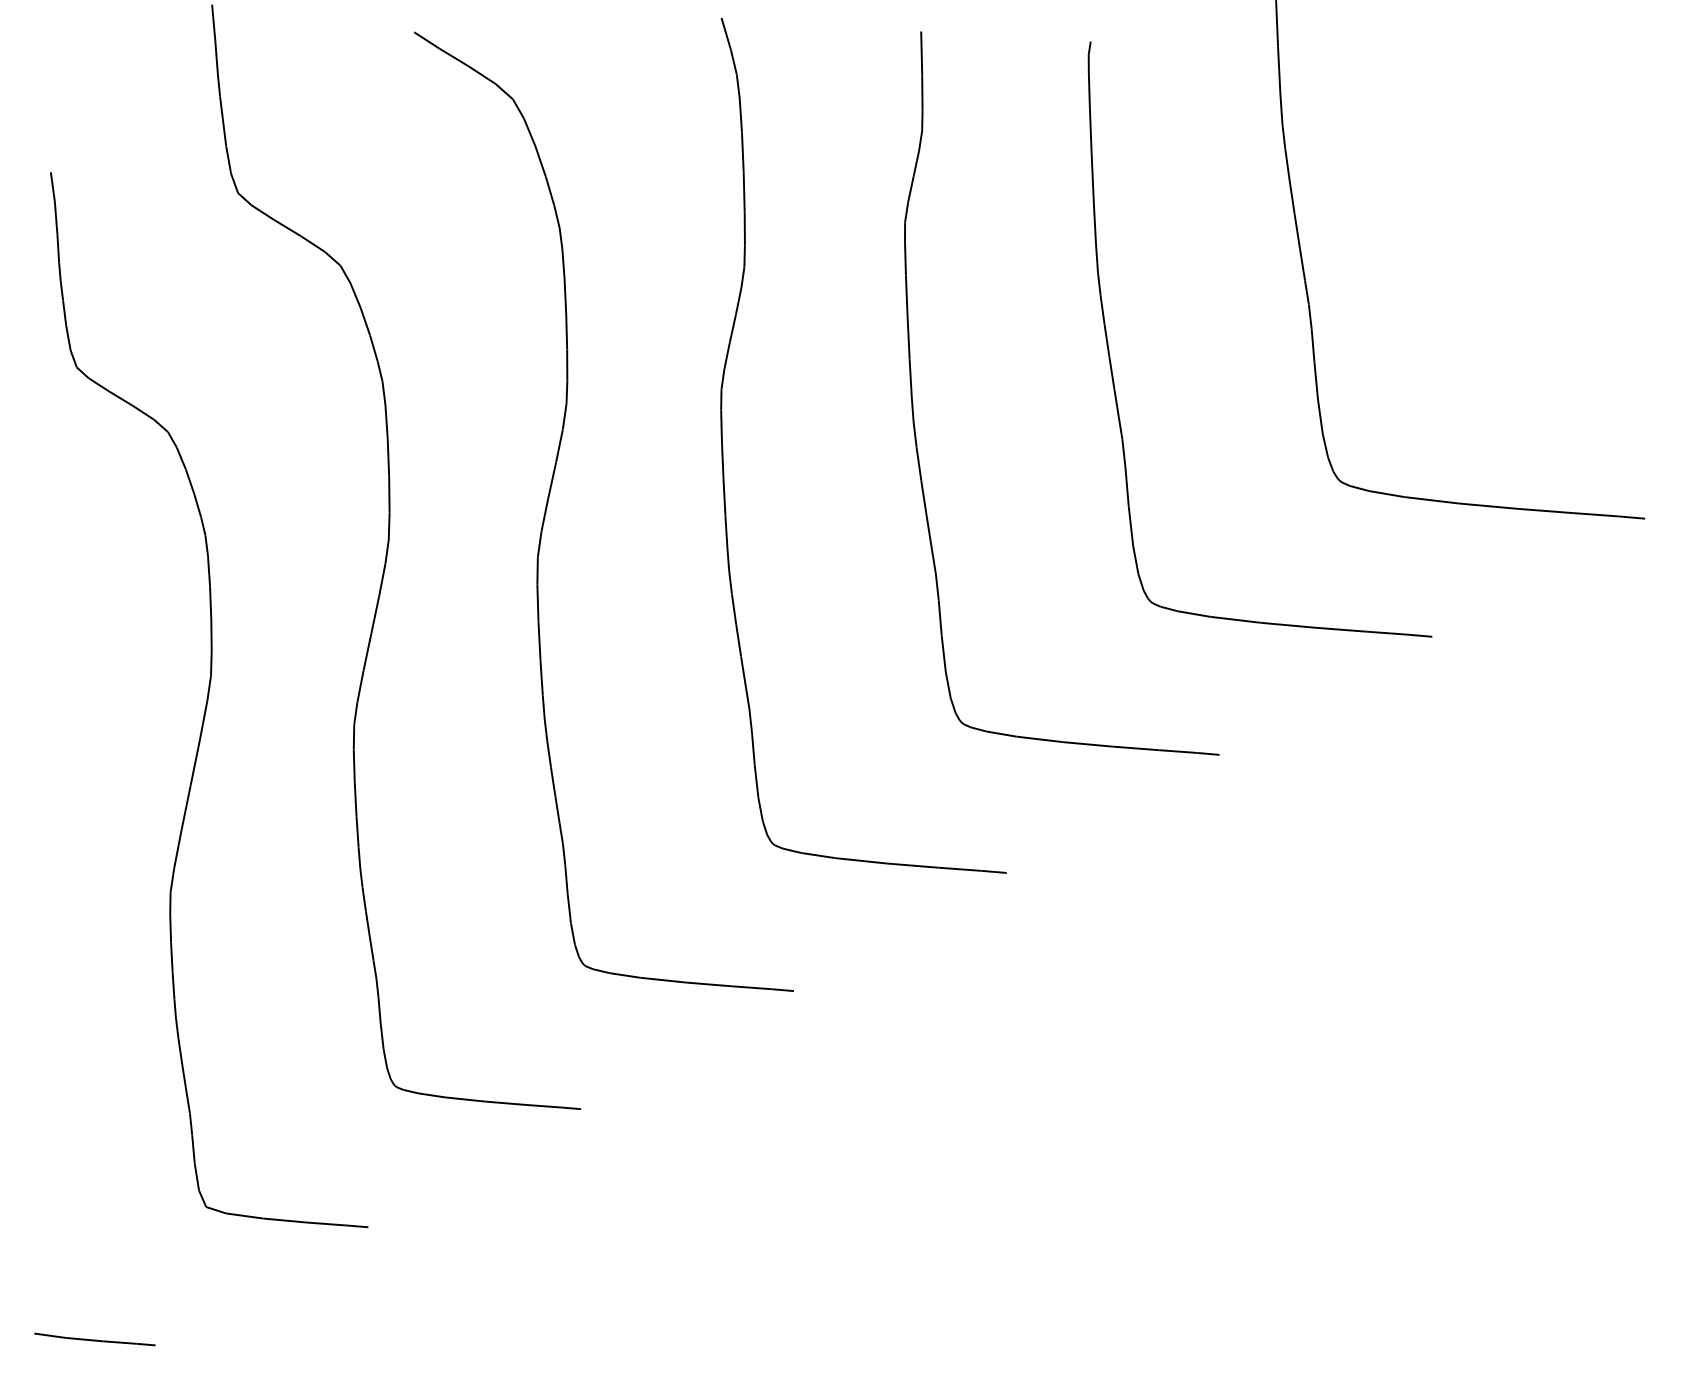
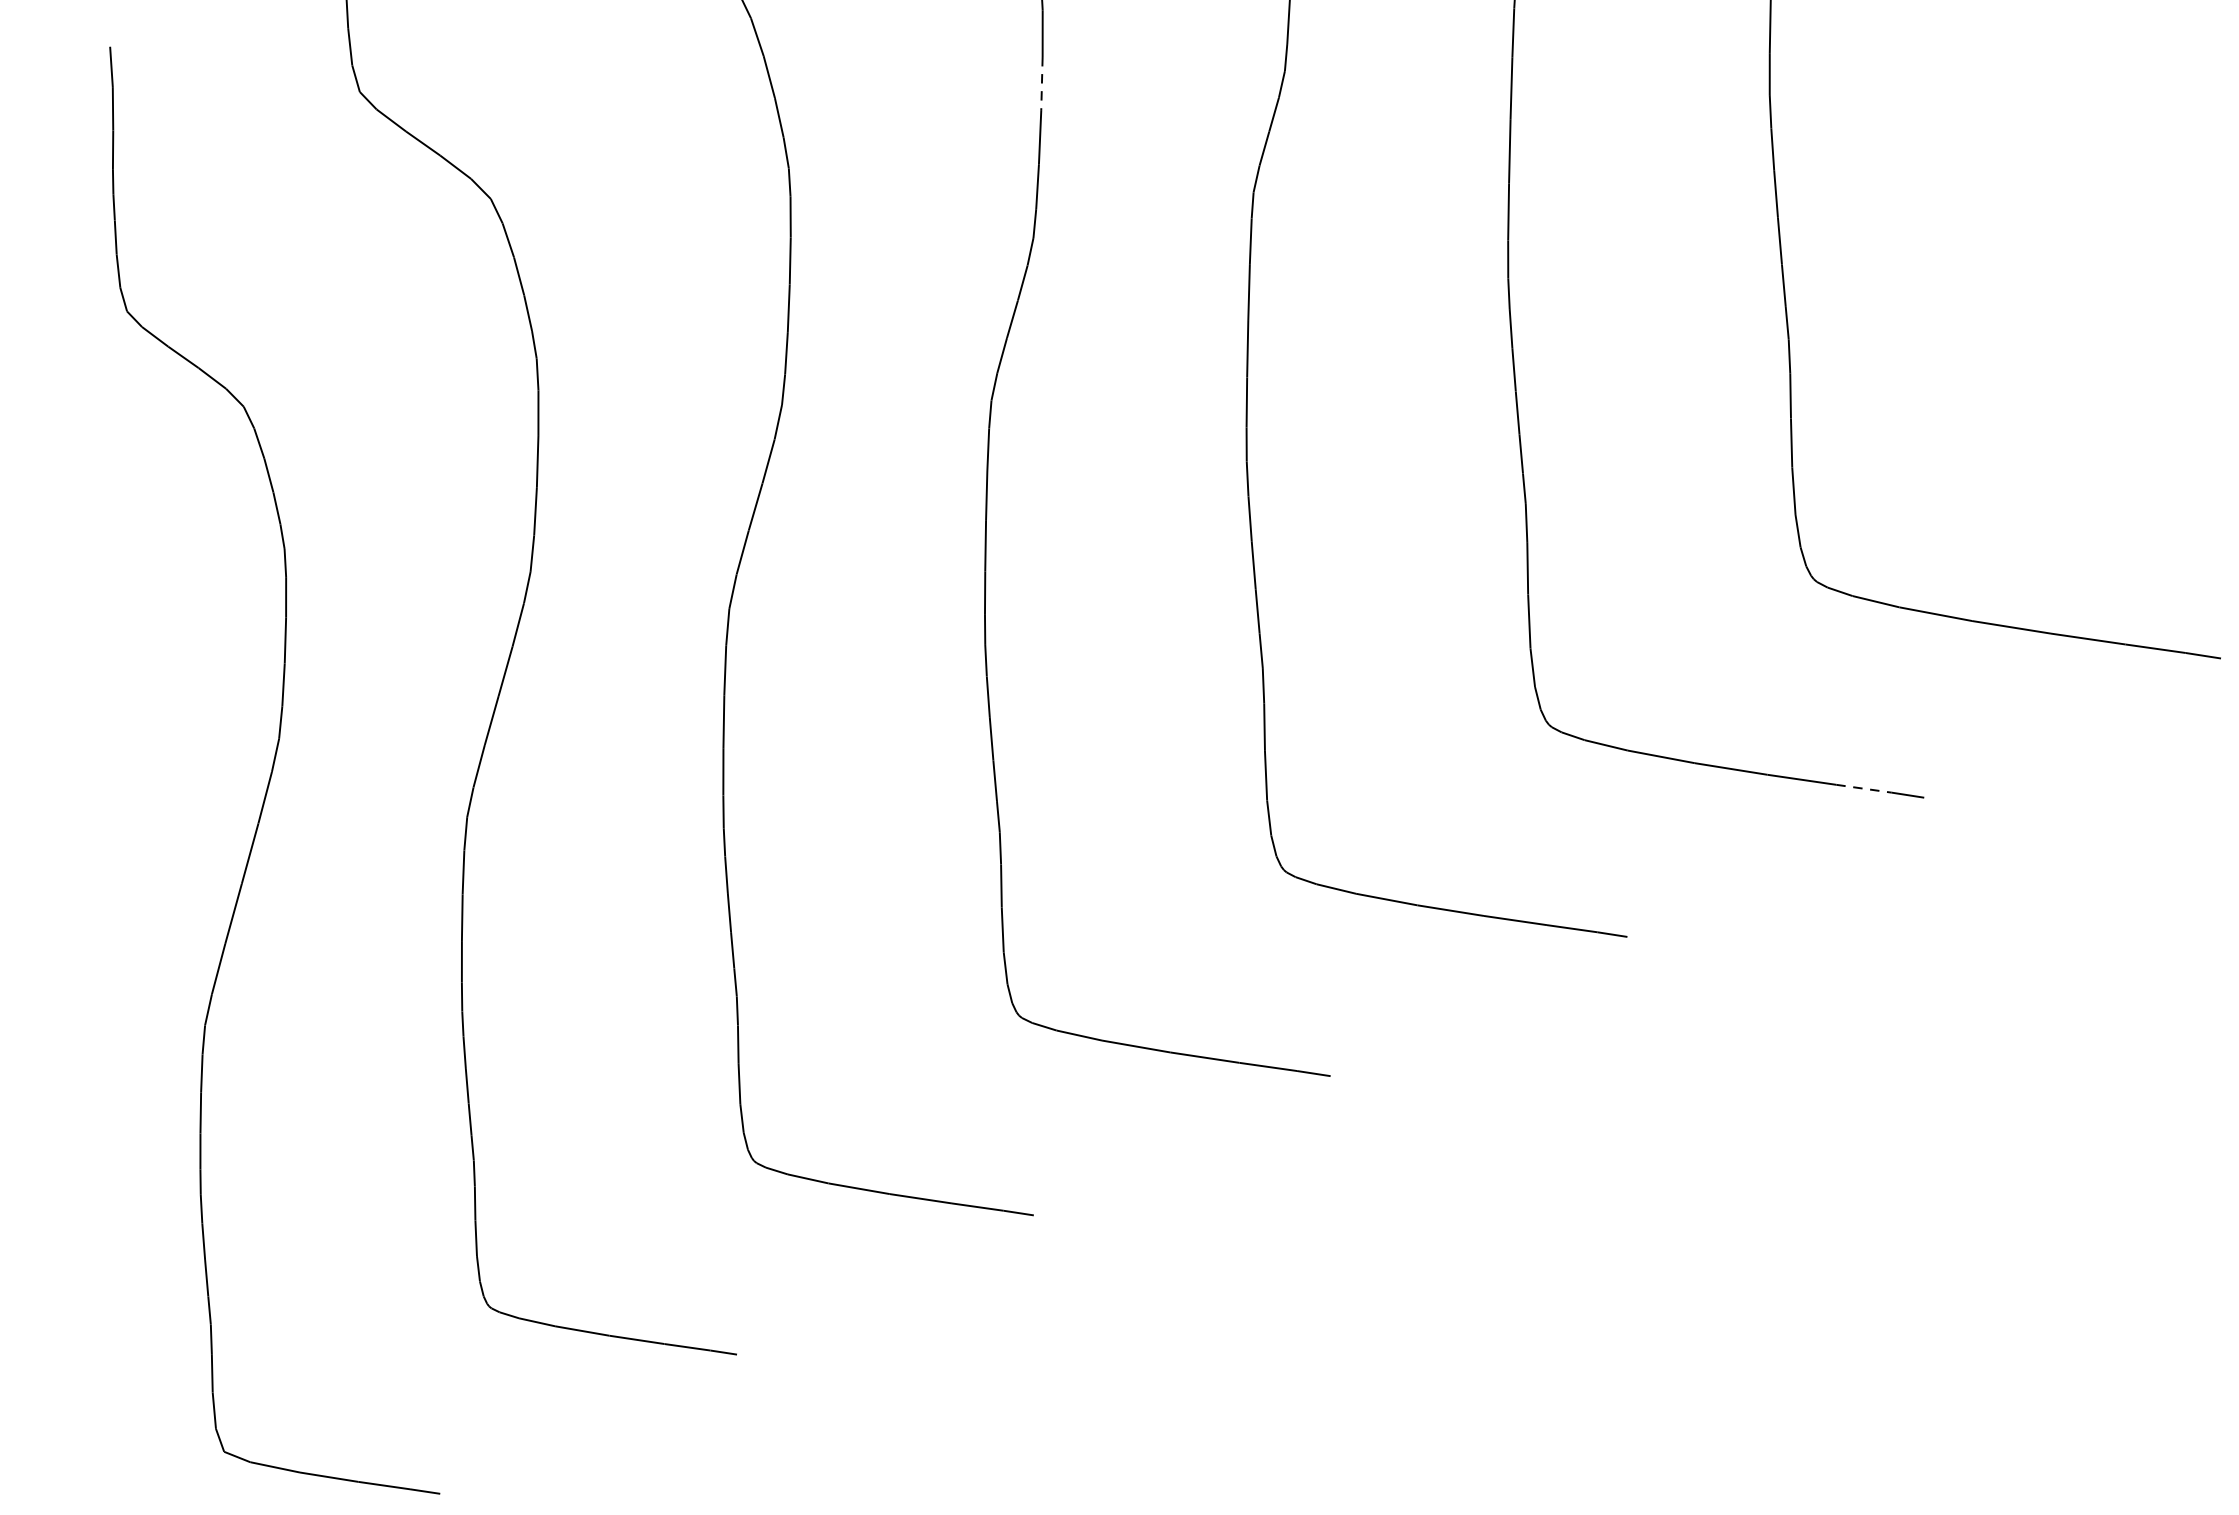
line: (742, 153) -> (1041, 84), solid -> dashed
line: (1387, 633) -> (1864, 789), solid -> dashed

